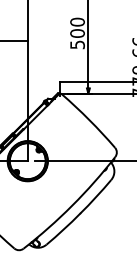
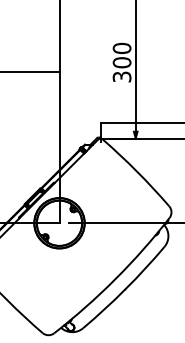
text: (77, 44) -> (121, 76), 500 -> 300

